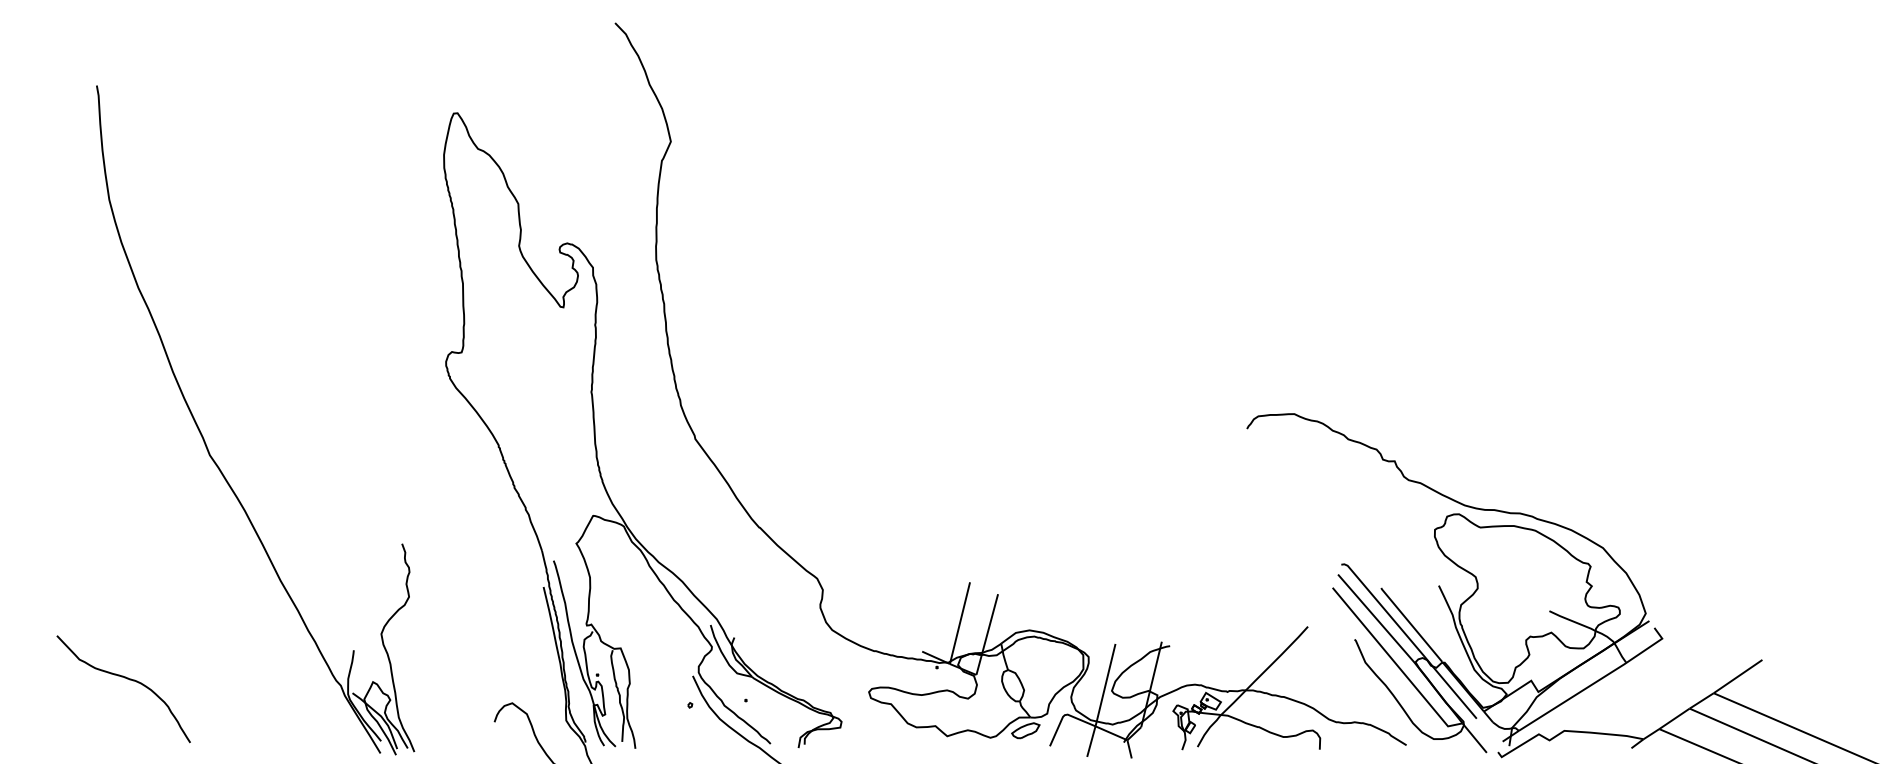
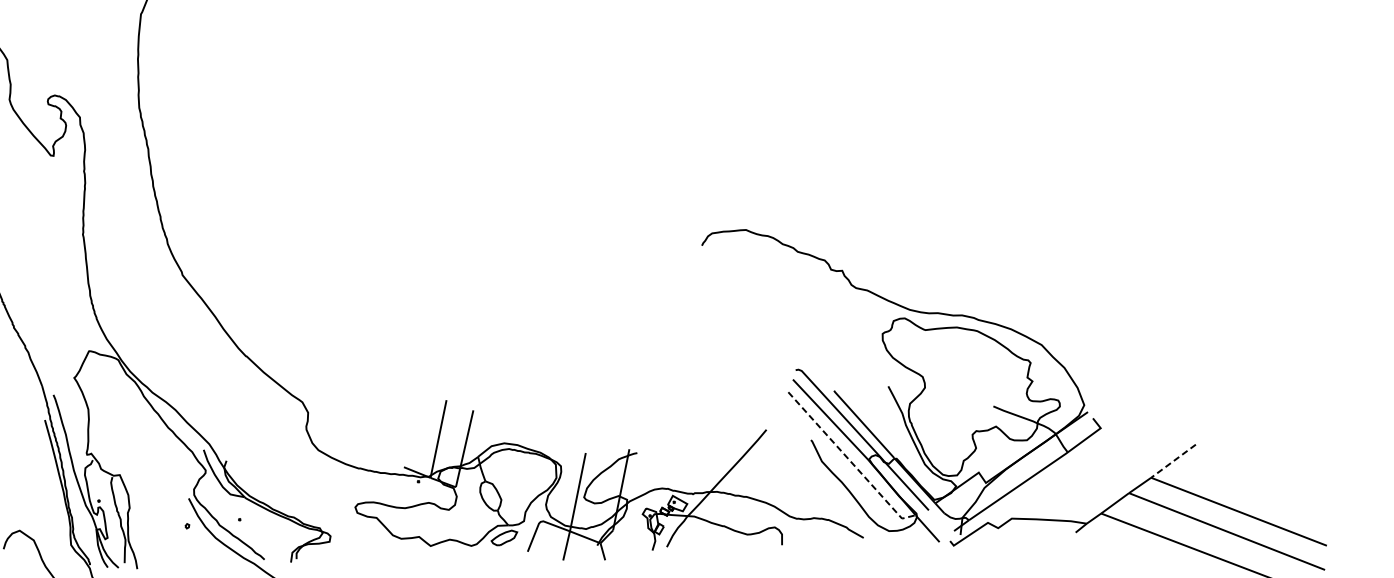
line: (1395, 663) -> (850, 461), solid -> dashed
line: (1737, 676) -> (1172, 461), solid -> dashed

